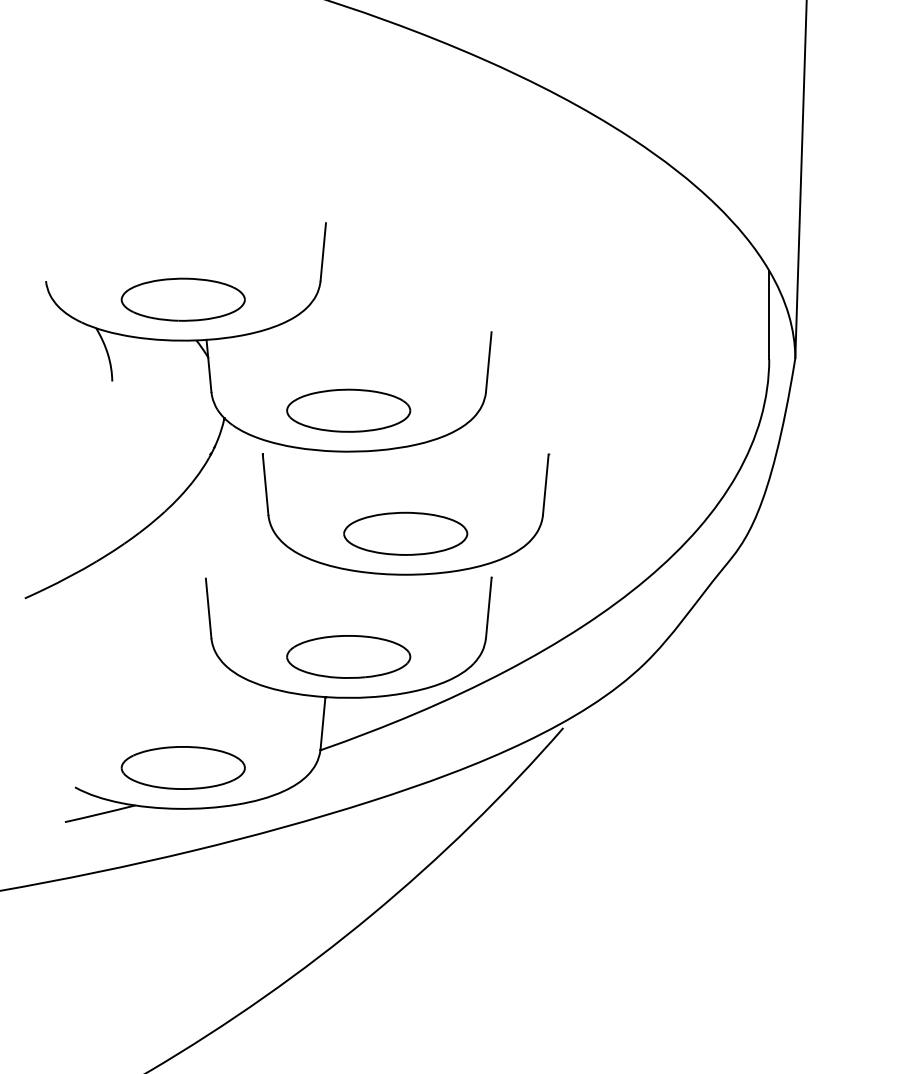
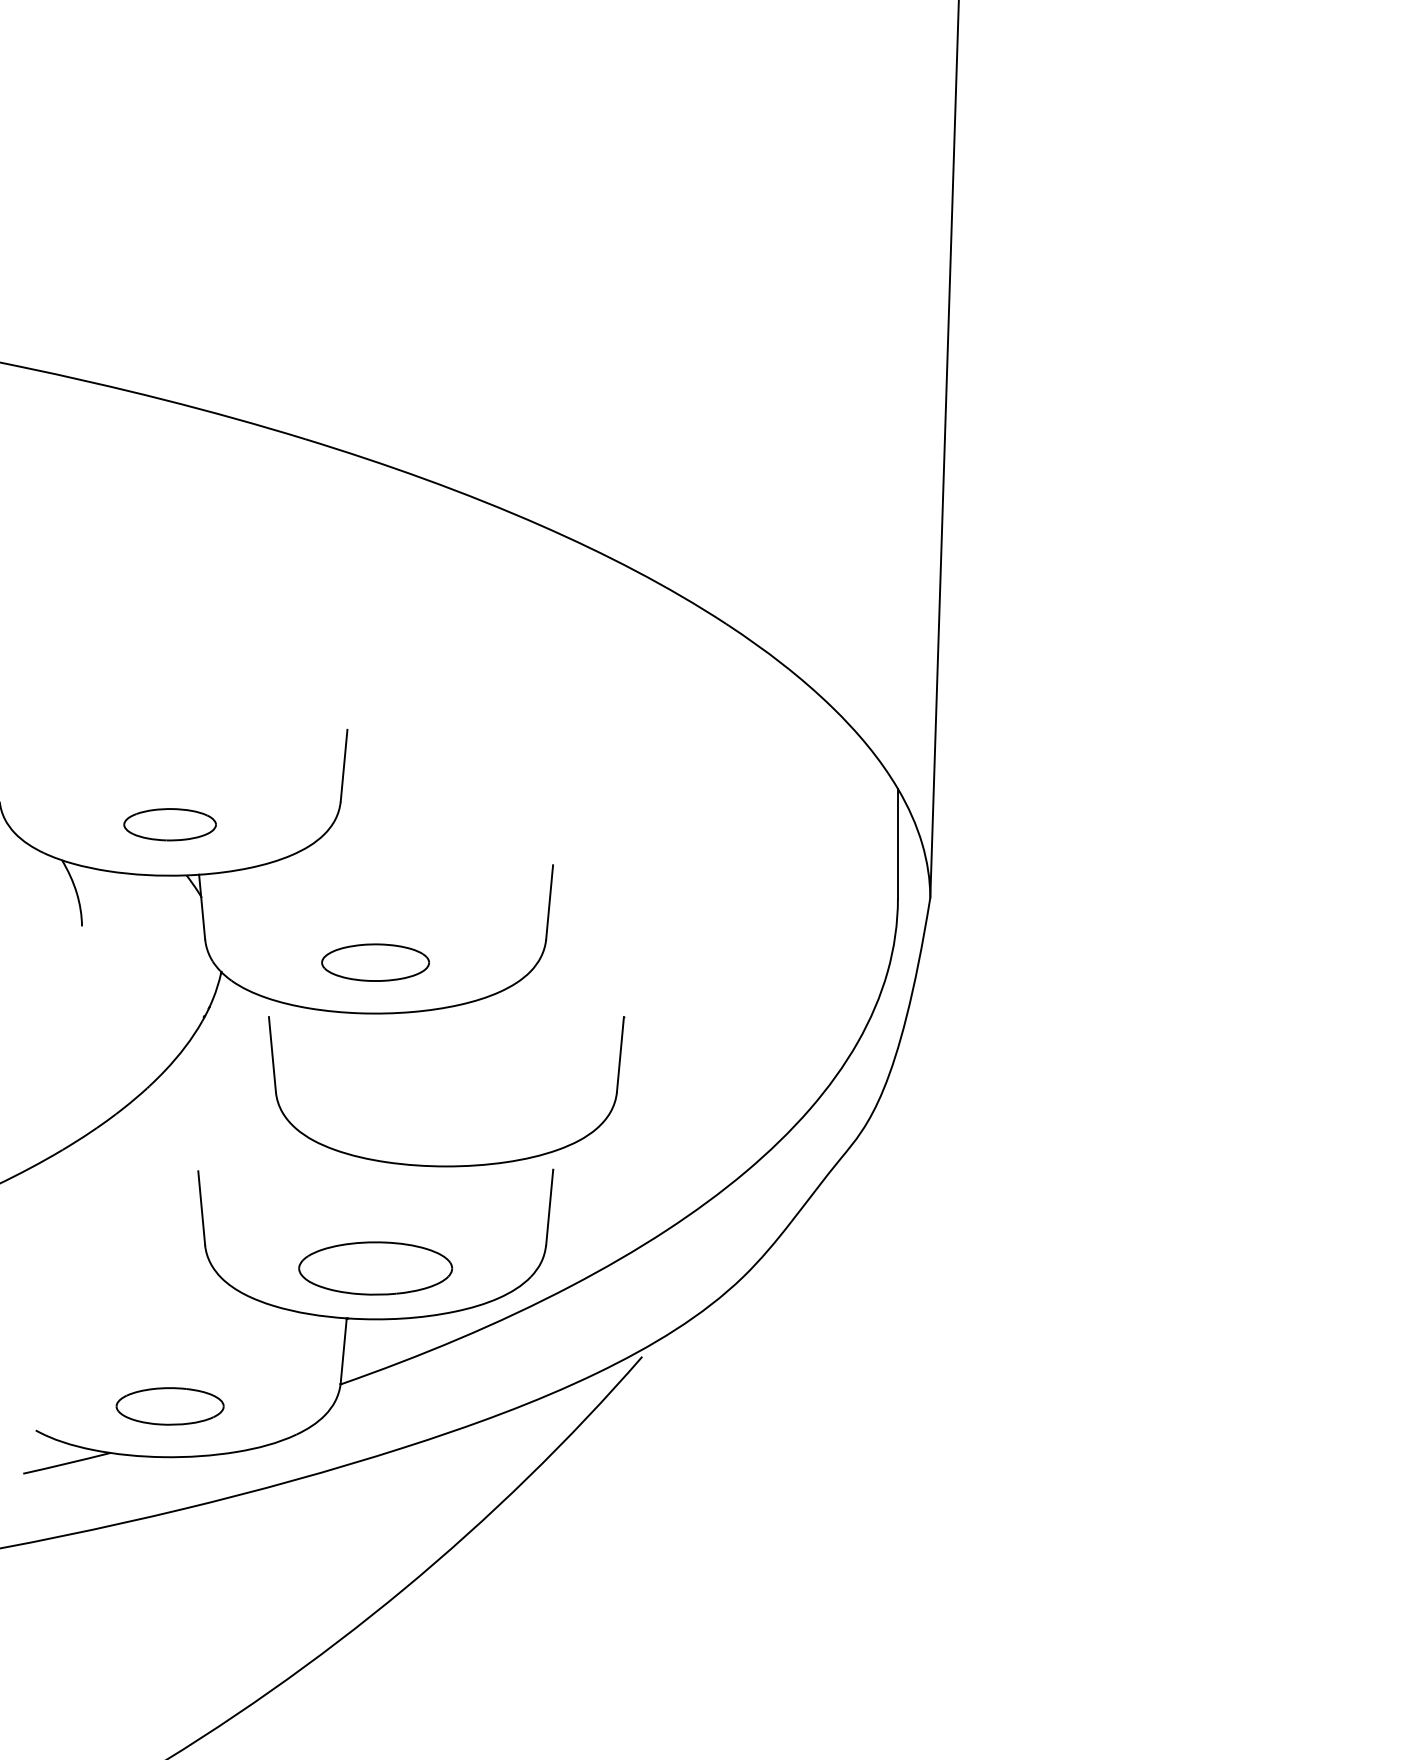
part: (182, 299) -> (169, 824), size x0.6
part: (348, 410) -> (375, 962), size x0.7
part: (405, 533) -> (446, 1115), removed
part: (182, 768) -> (169, 1406), size x0.7

